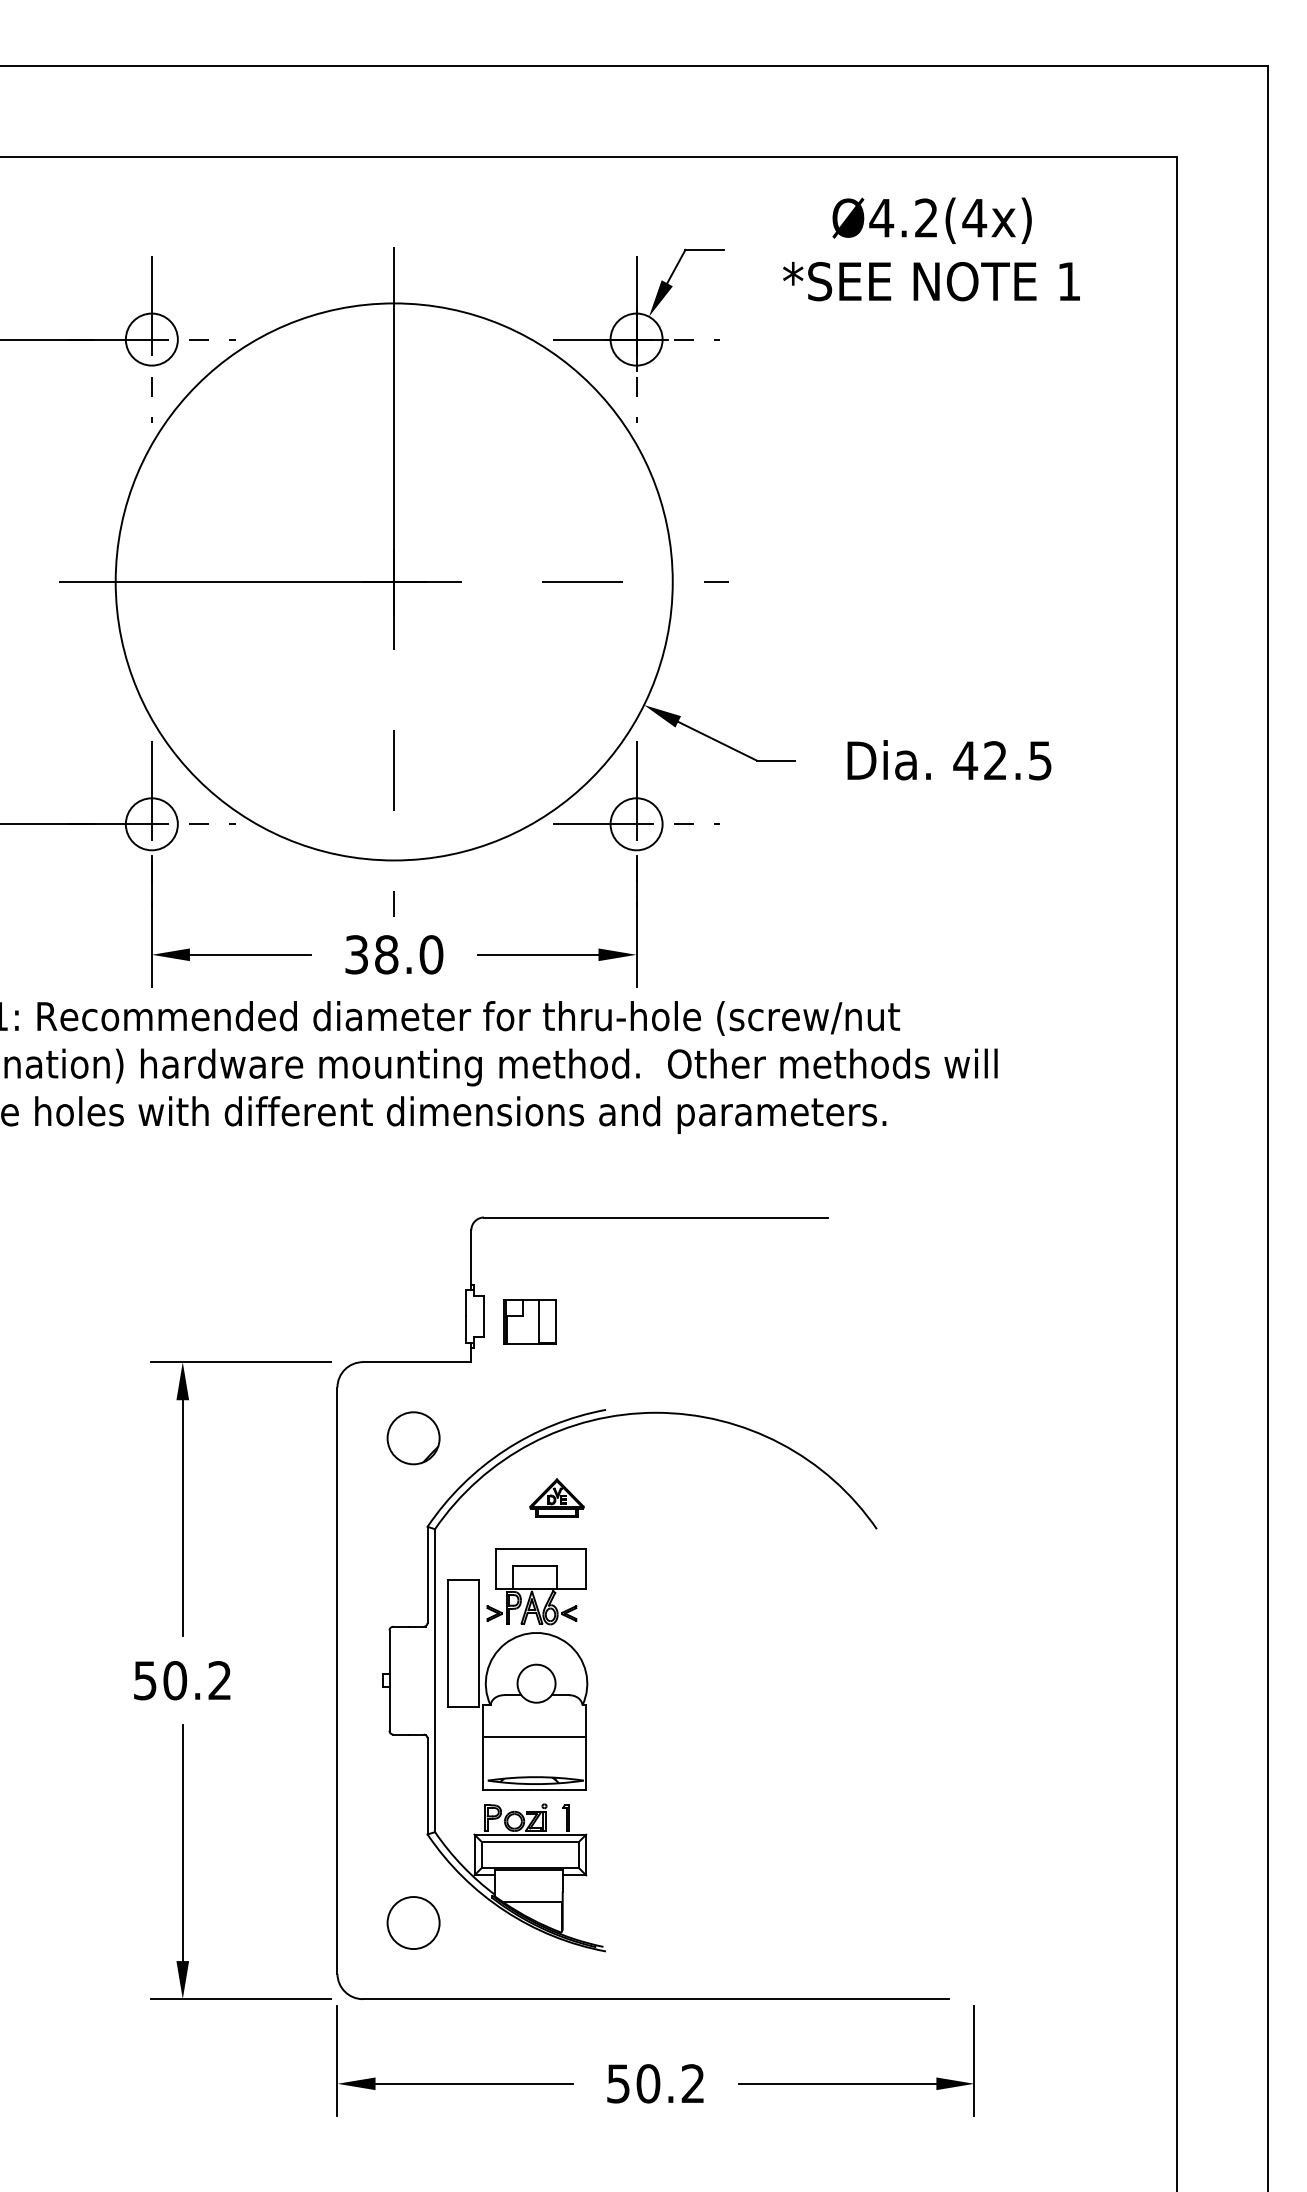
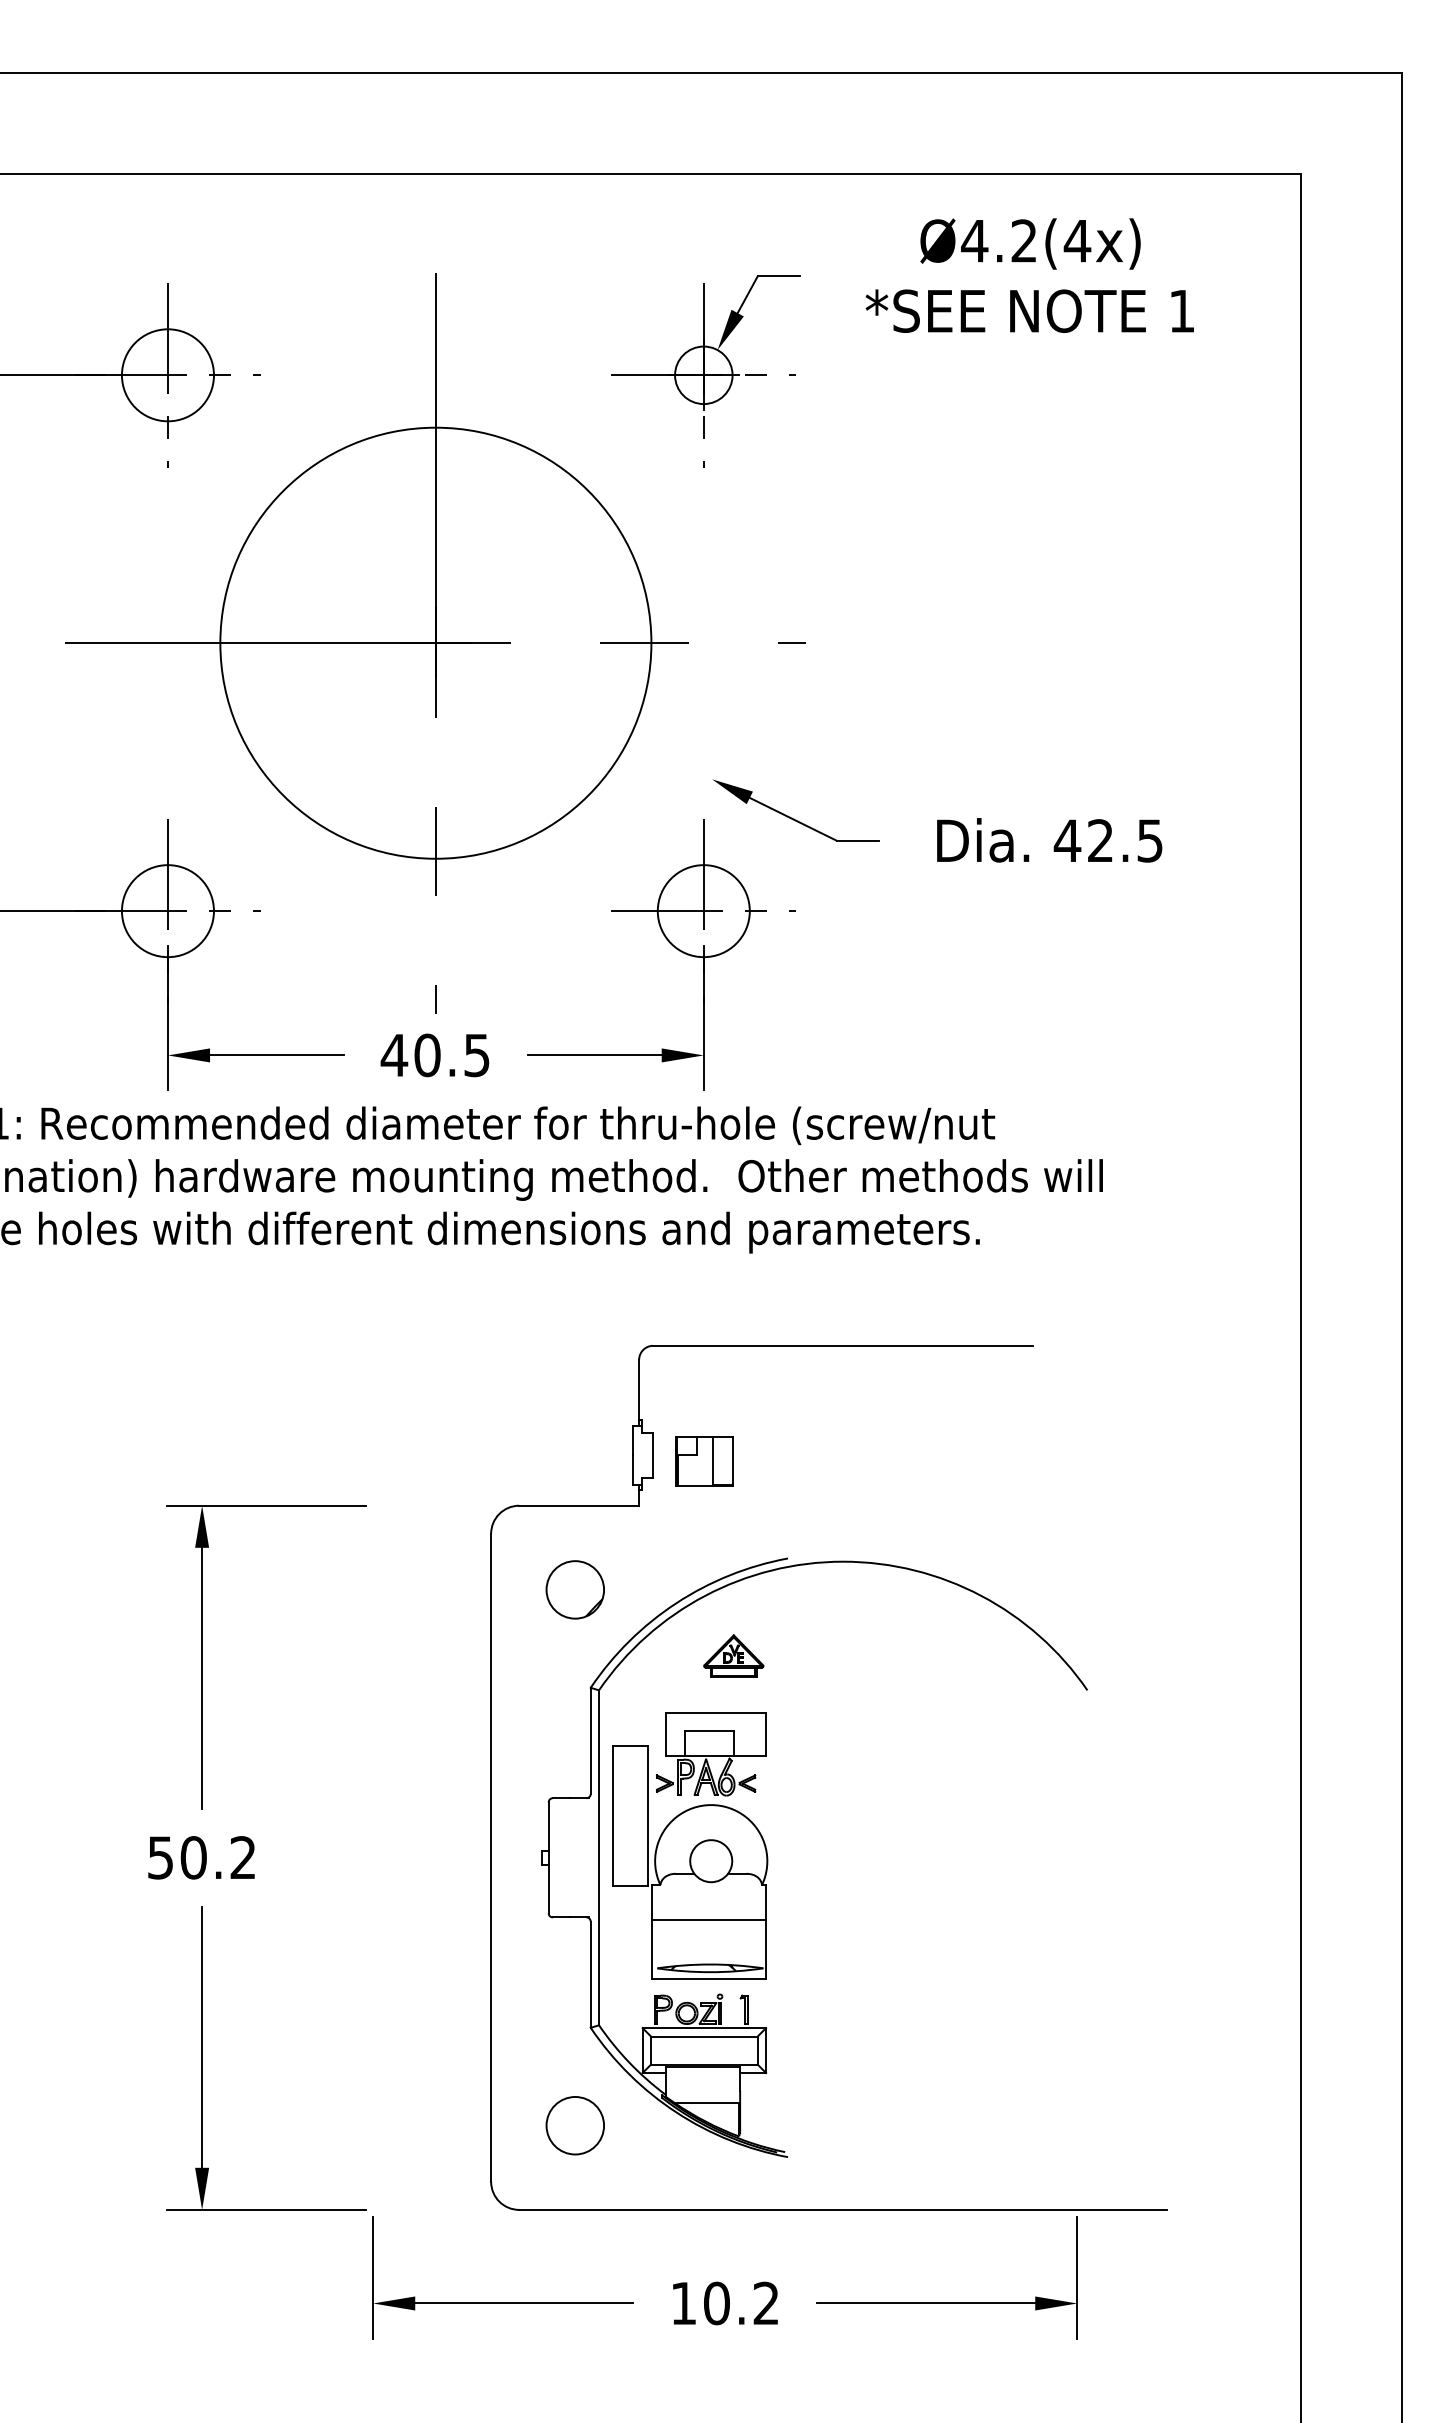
circle: (151, 339) -> (167, 375), size x1.6
circle: (393, 582) -> (435, 643), size x0.7
circle: (151, 823) -> (167, 910), size x1.6
circle: (636, 823) -> (703, 910), size x1.6
text: (393, 954) -> (435, 1055), 38.0 -> 40.5
part: (586, 1589) -> (766, 1756), moved
text: (618, 2083) -> (683, 2303), 50.2 -> 10.2

